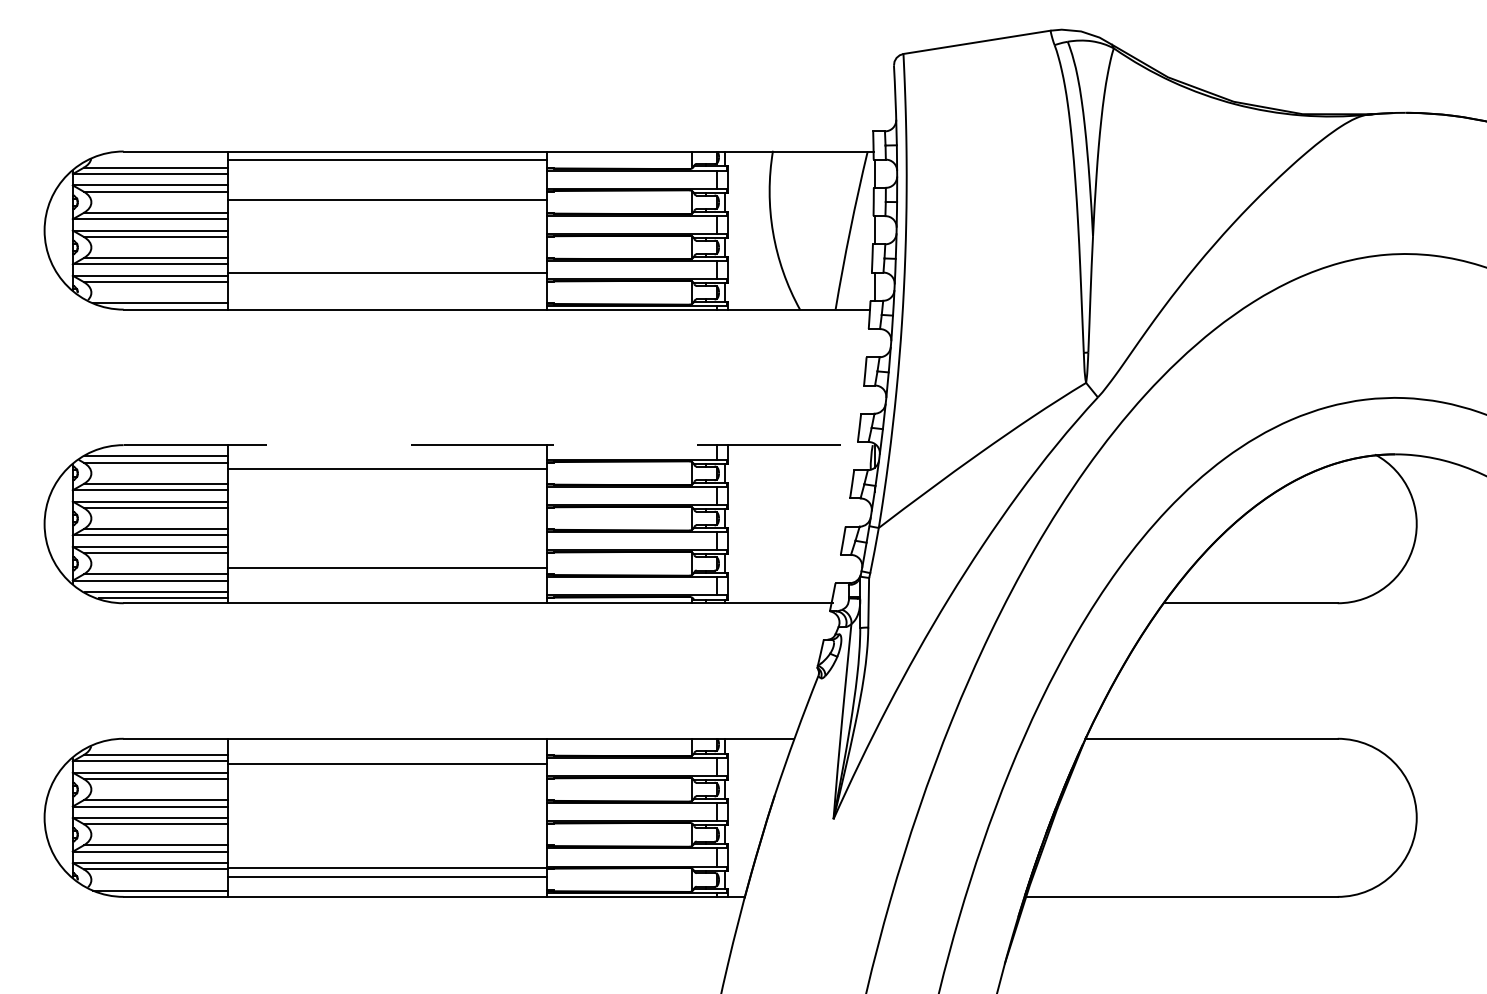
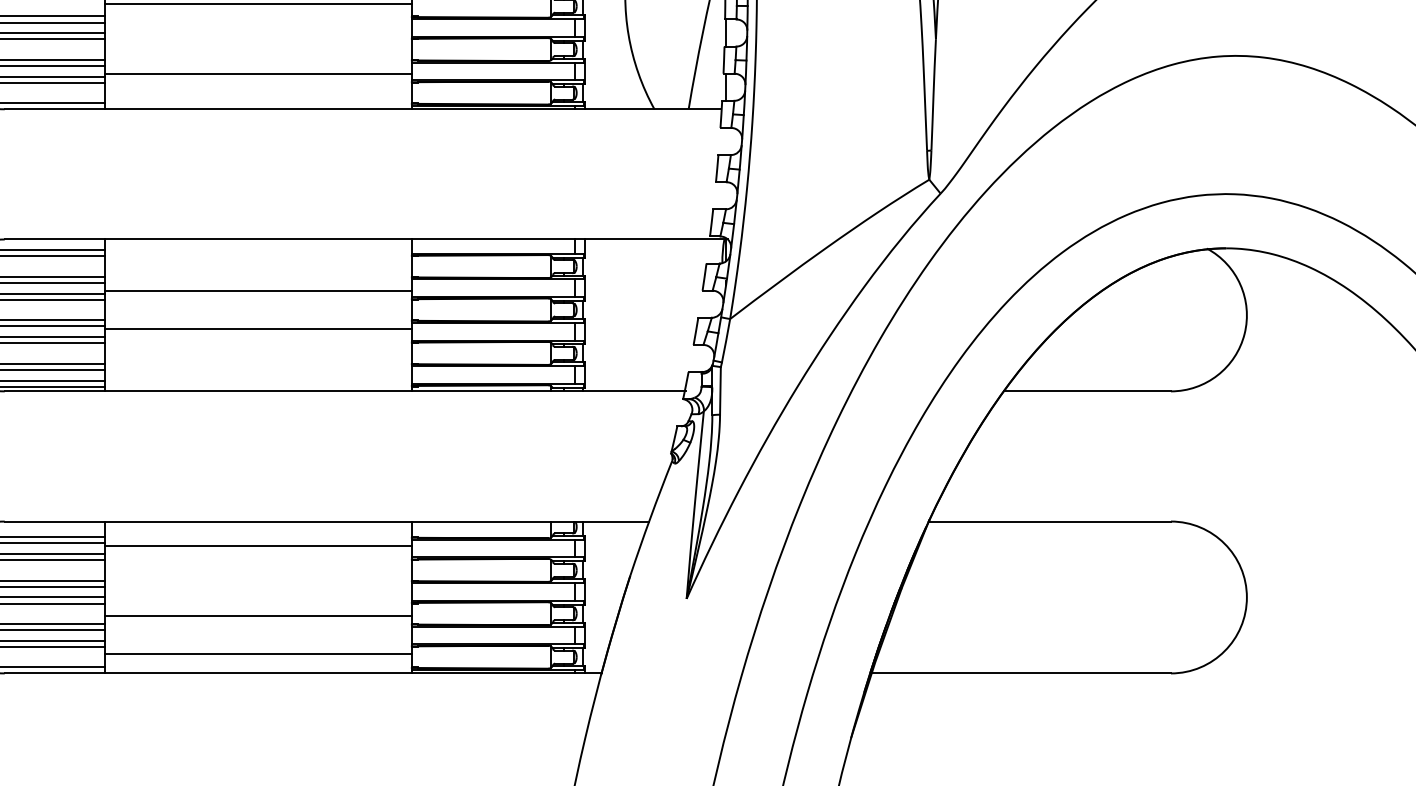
line: (500, 445) -> (366, 239), dashed -> solid
line: (387, 468) -> (258, 290), moved
line: (387, 568) -> (258, 329), moved
line: (387, 867) -> (258, 616), moved

